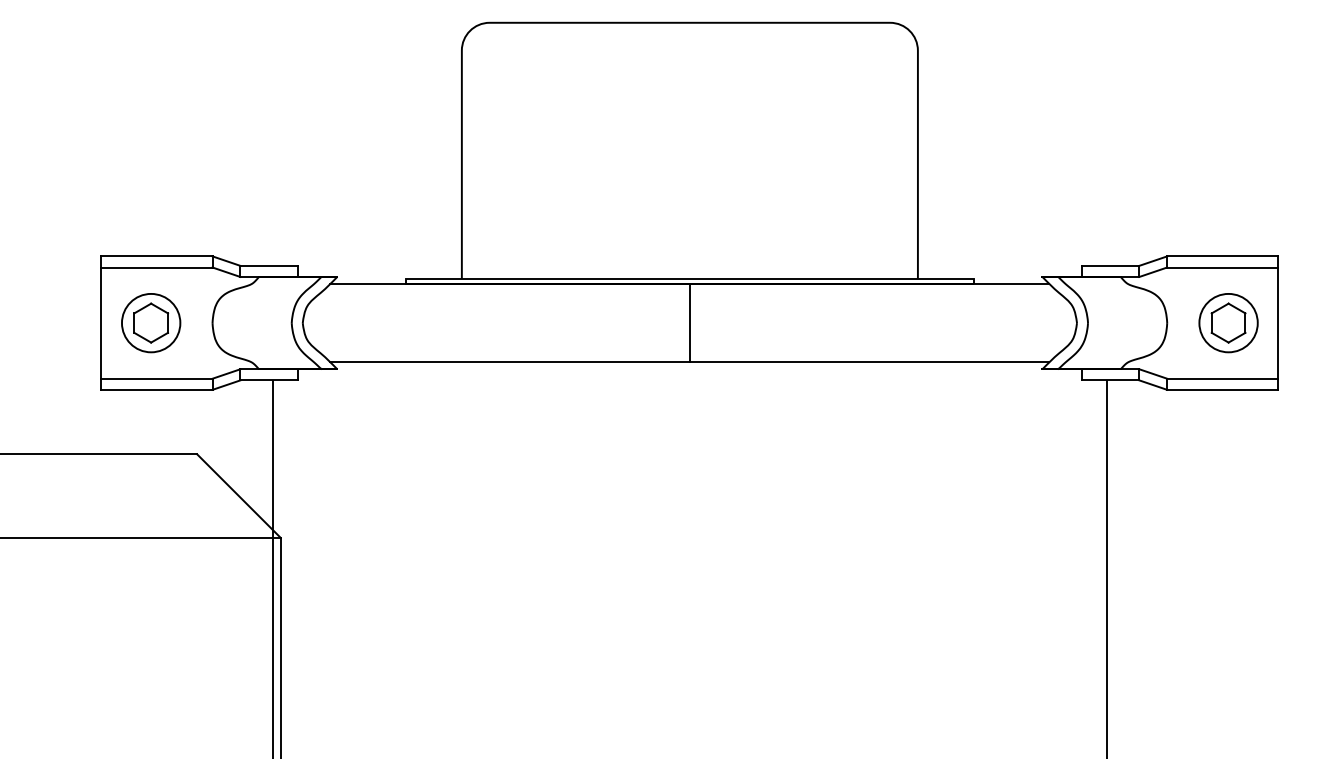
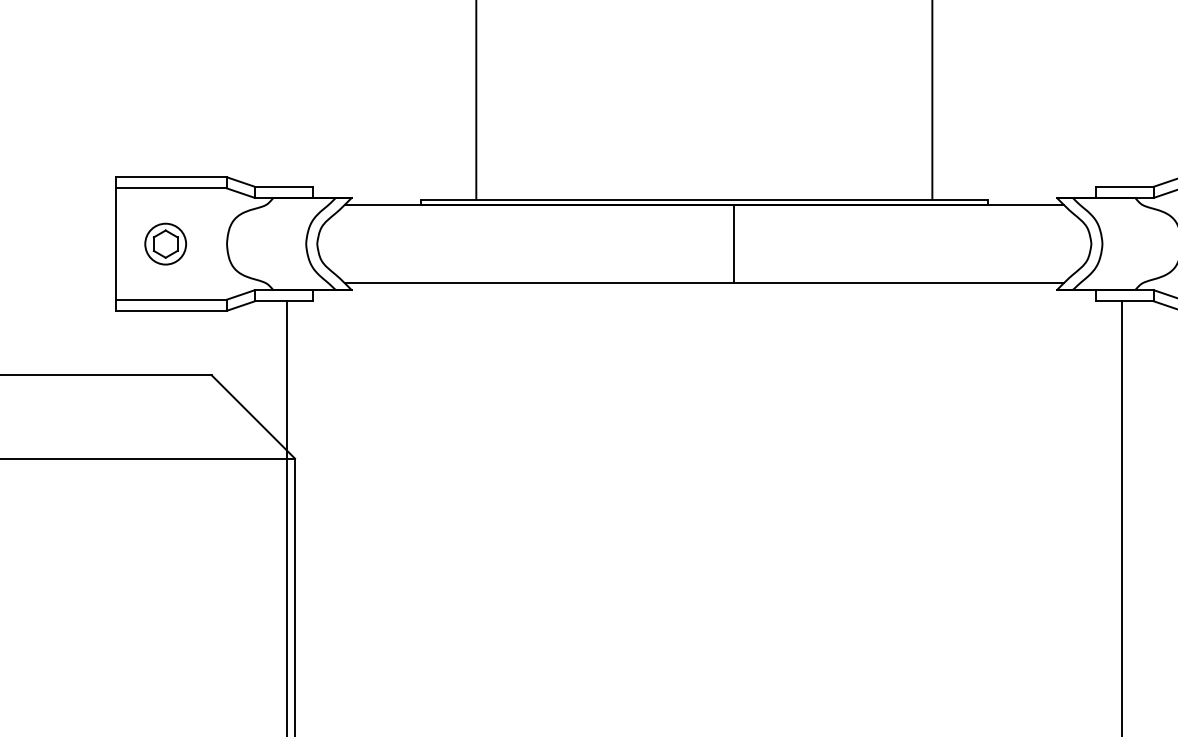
part: (151, 323) -> (165, 244), size x0.7
line: (690, 323) -> (734, 244), moved

